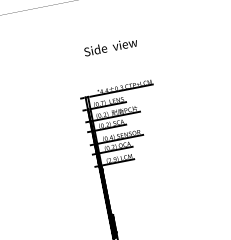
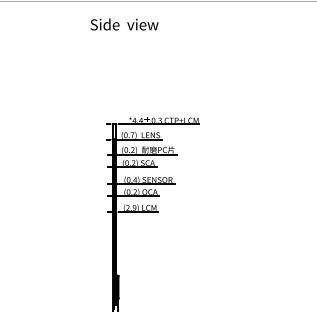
text: (110, 47) -> (124, 24), moved

